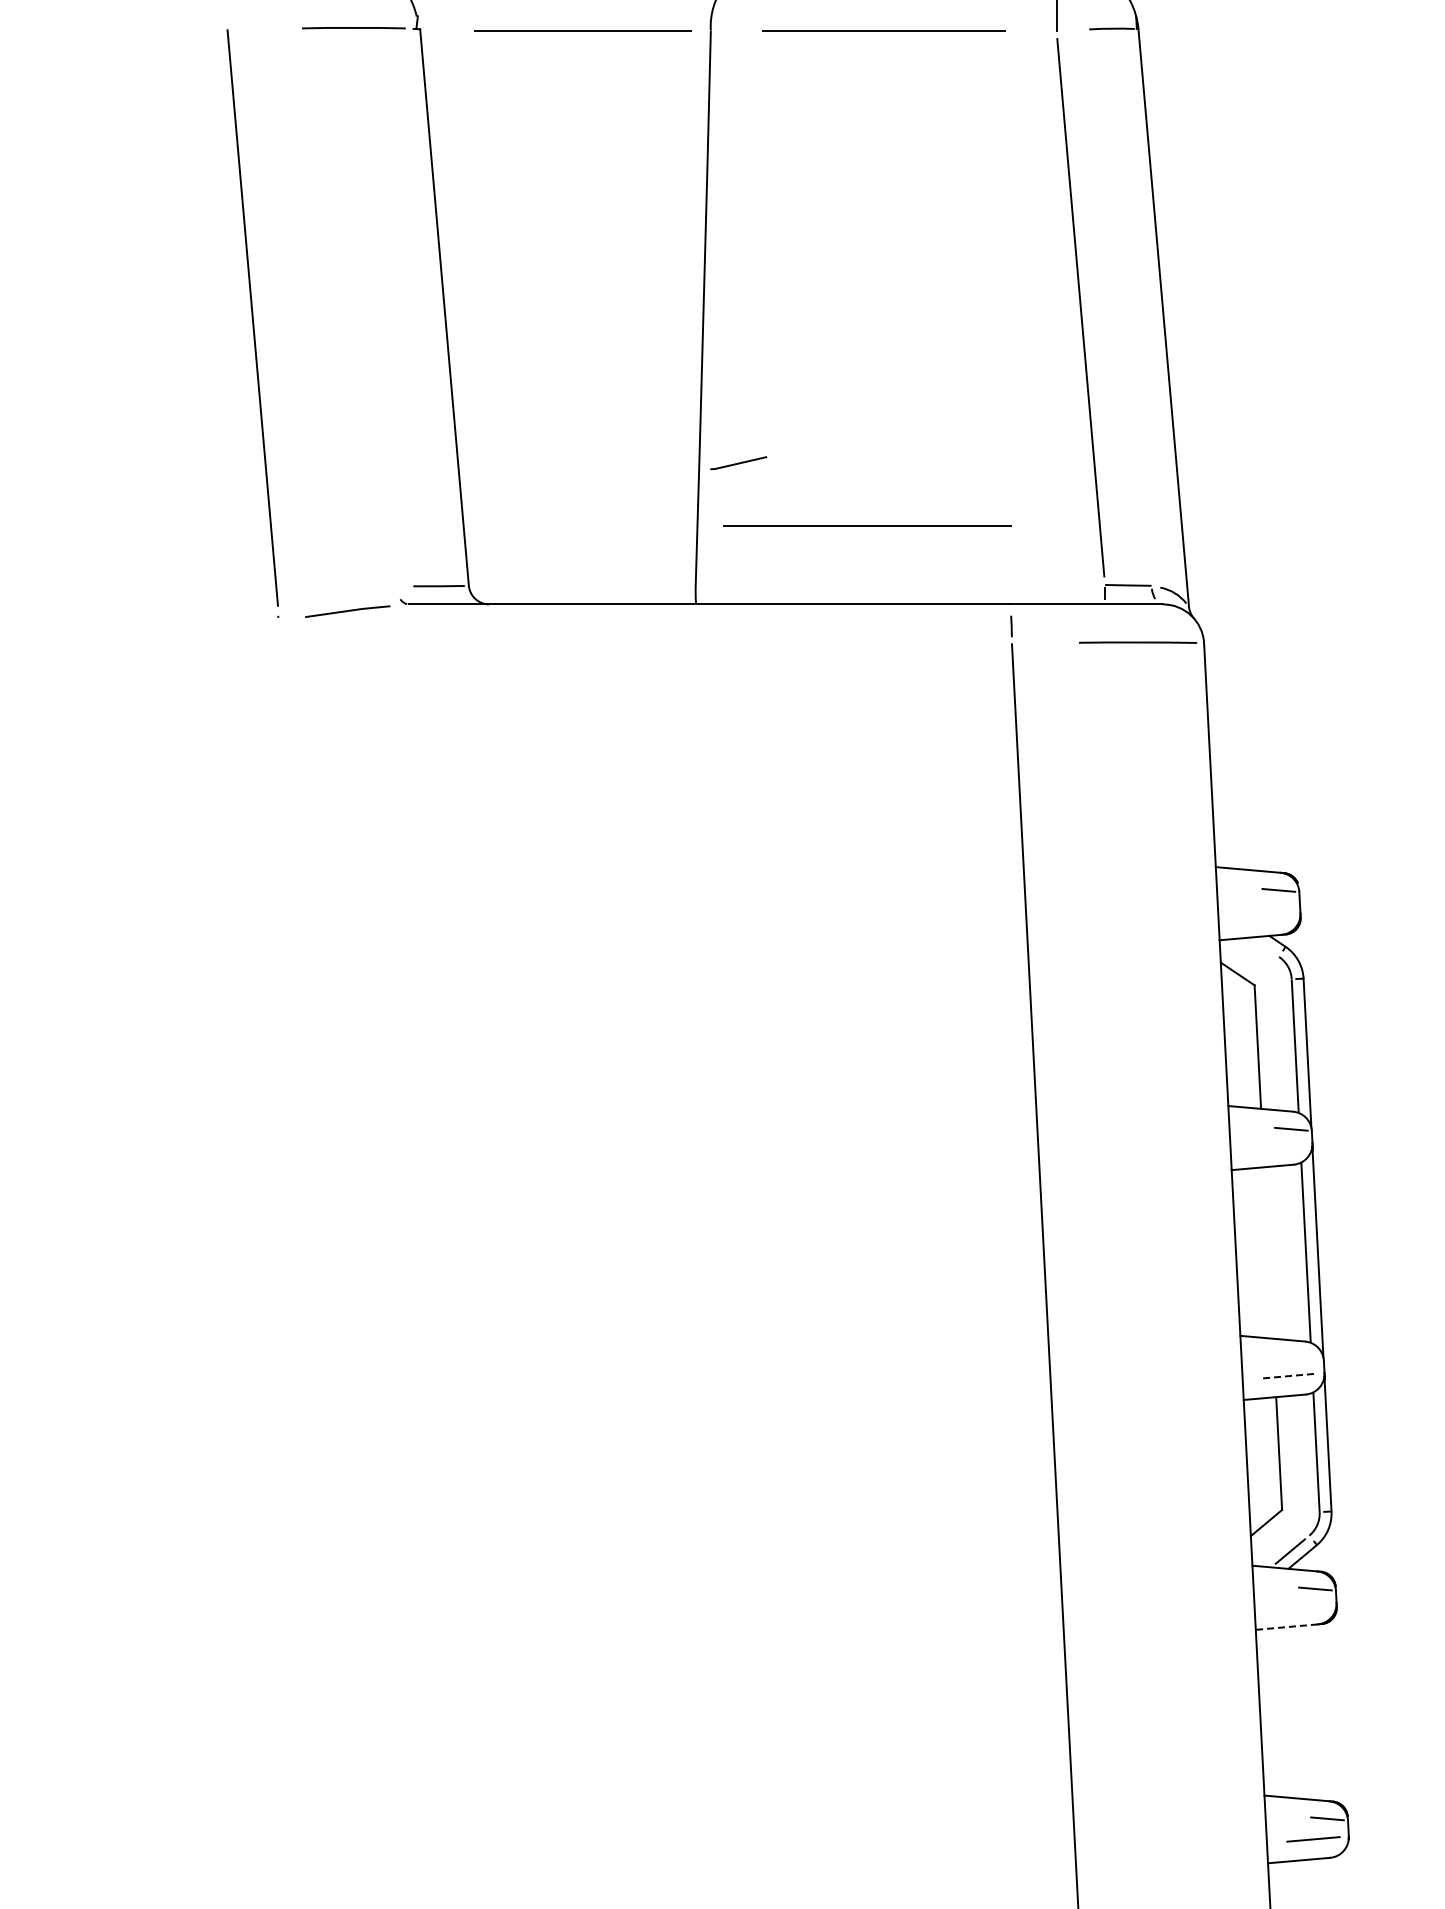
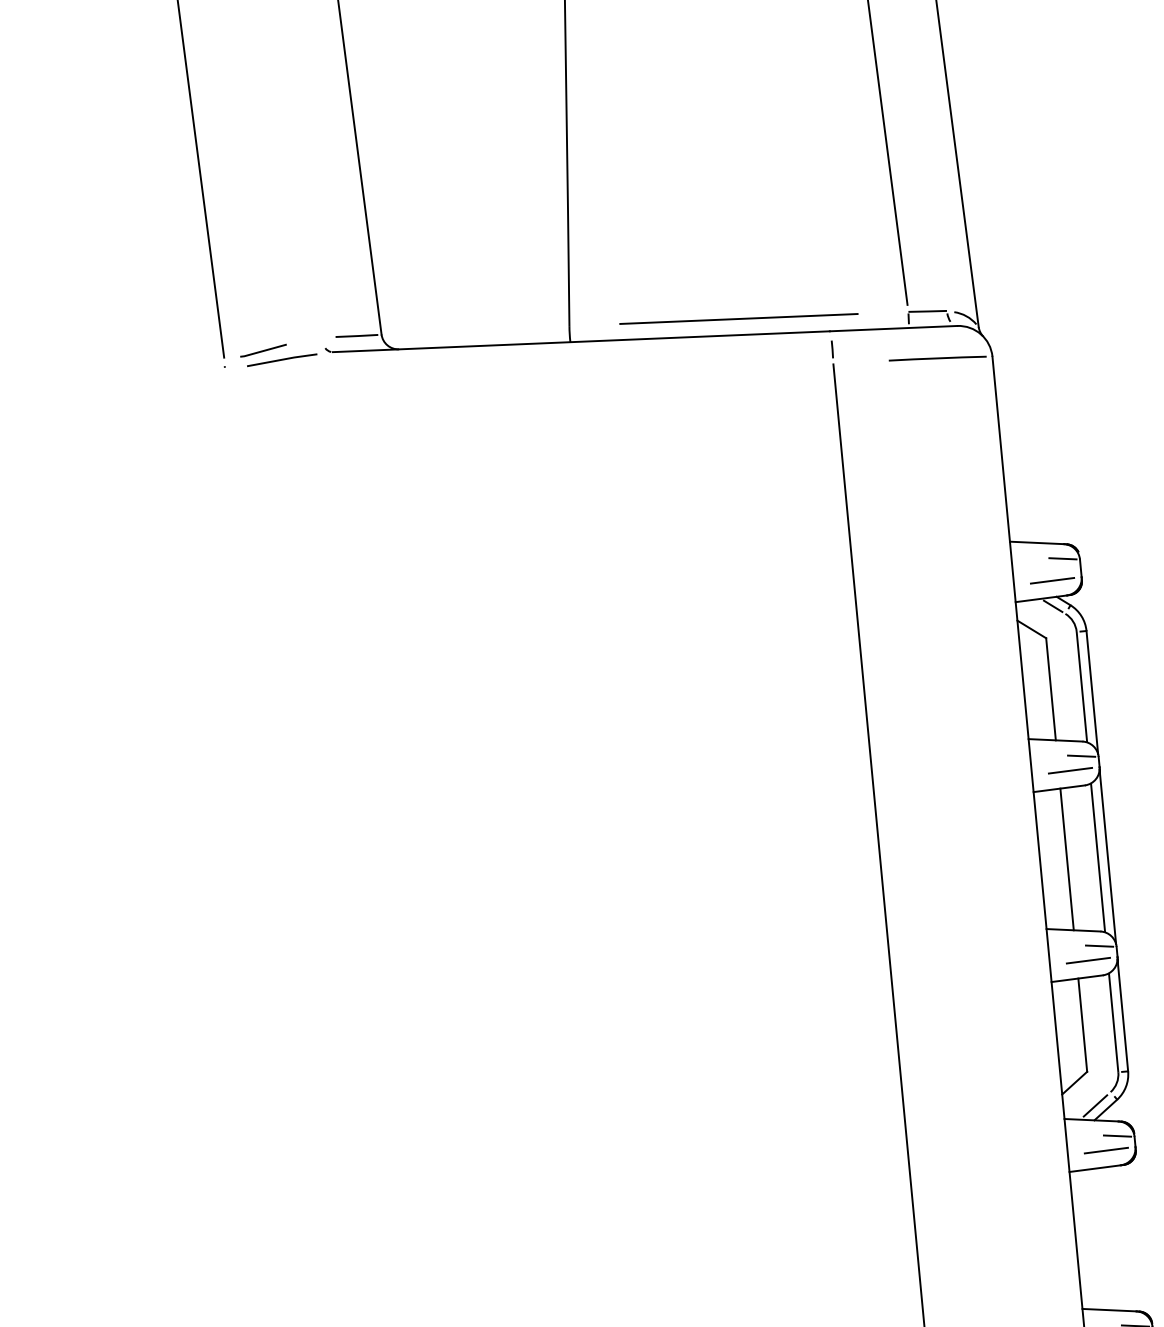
line: (738, 463) -> (263, 350), moved
line: (867, 525) -> (739, 318), moved
line: (1265, 916) -> (1052, 580), added
line: (1264, 947) -> (1053, 606), added
line: (1277, 1145) -> (1070, 770), added
line: (1268, 1252) -> (1066, 859), added
line: (1303, 1358) -> (1099, 945), added
line: (1289, 1376) -> (1088, 960), dashed -> solid
line: (1301, 1605) -> (1106, 1150), added
line: (1286, 1627) -> (1094, 1168), dashed -> solid

